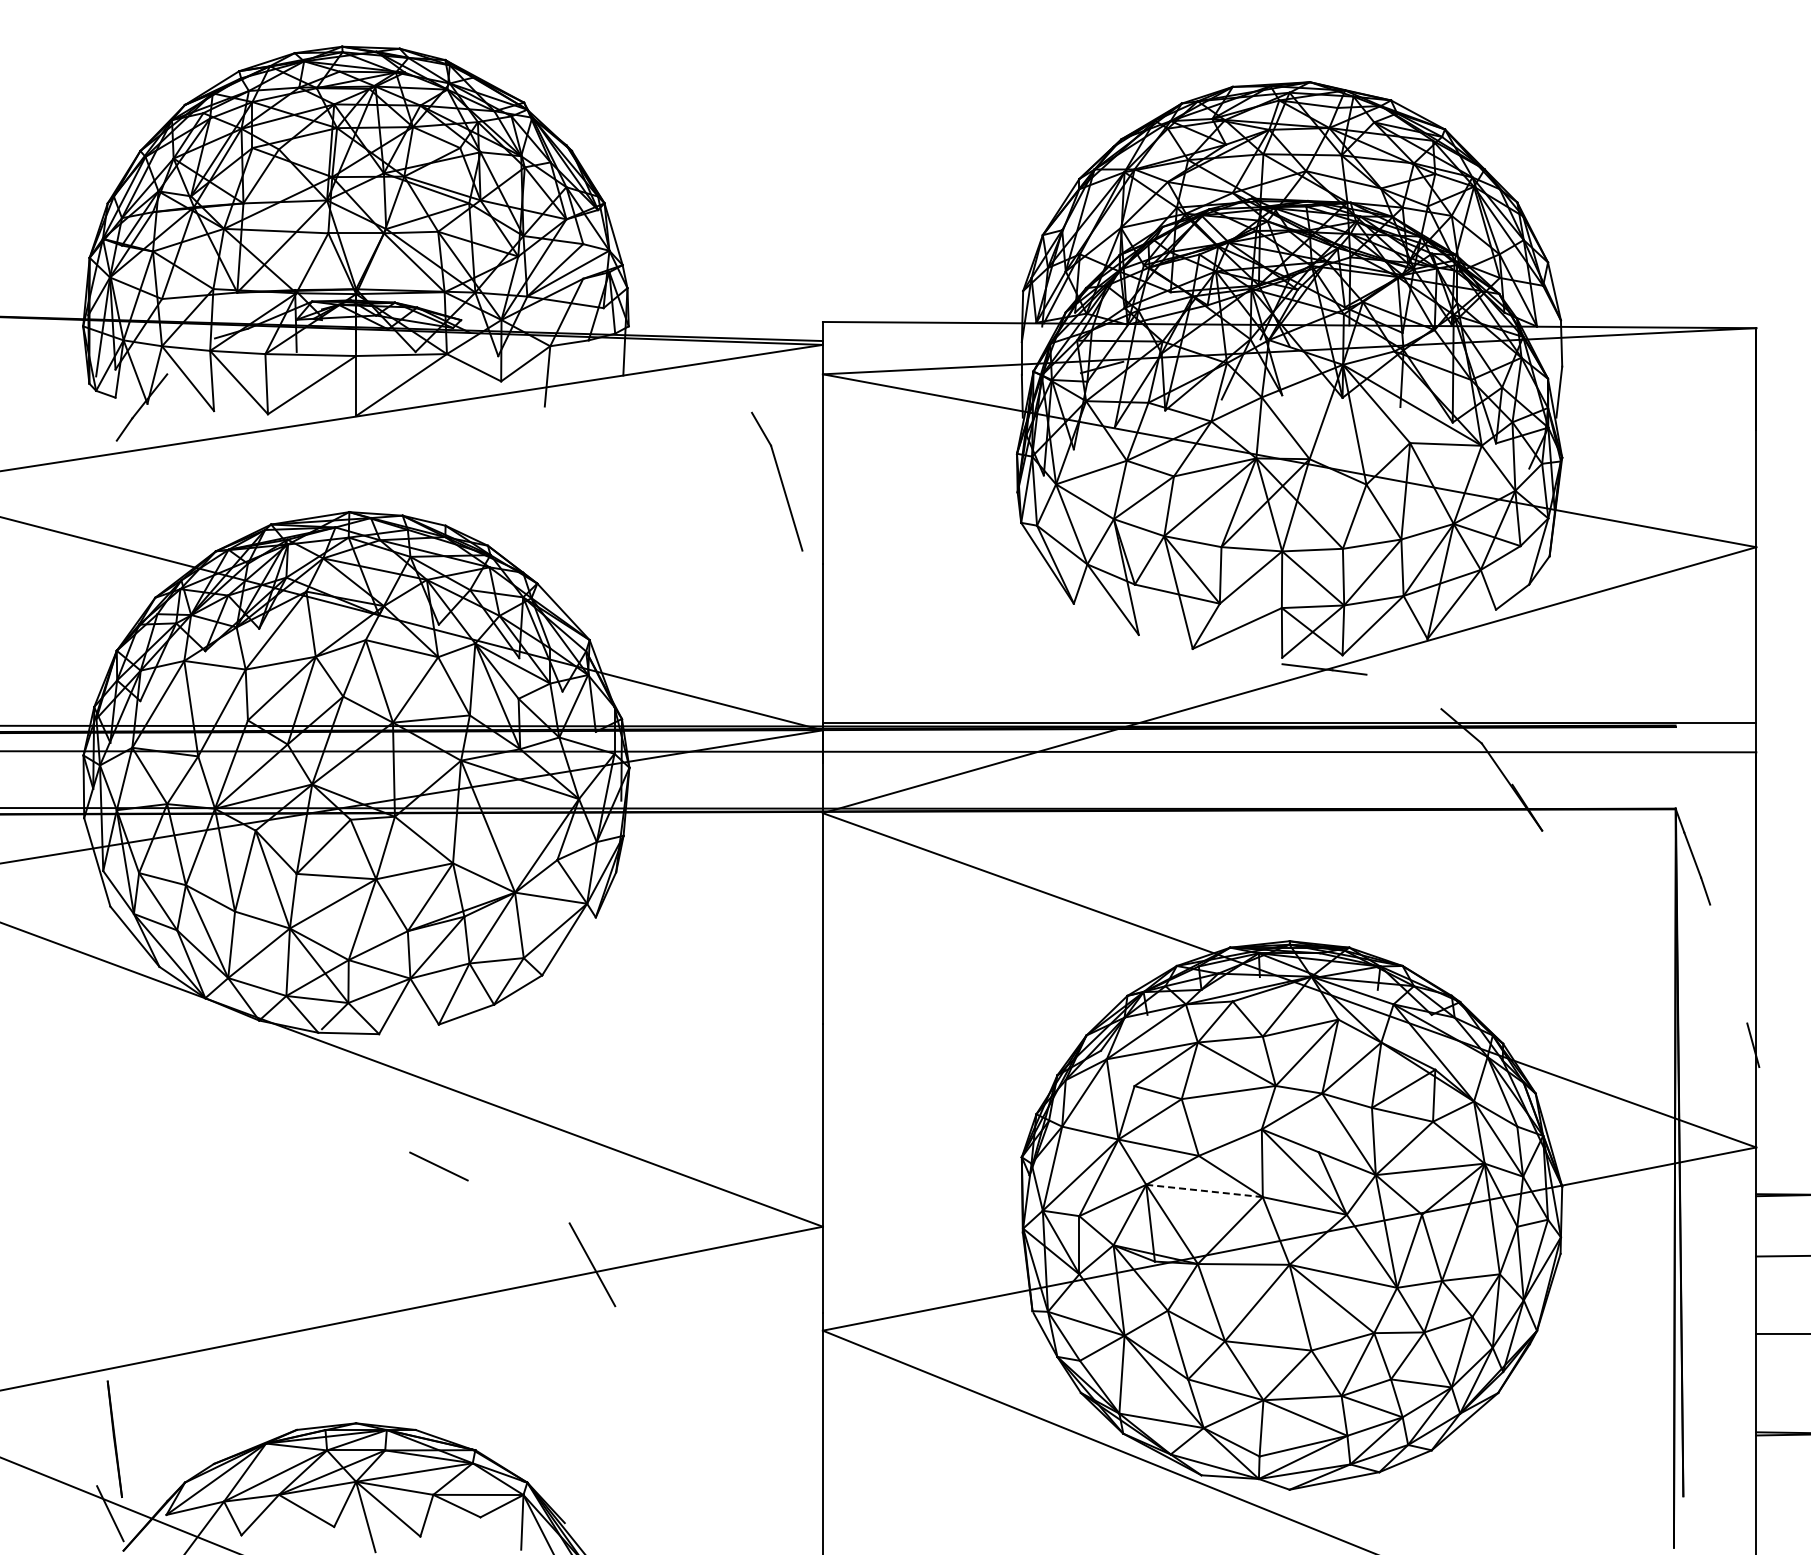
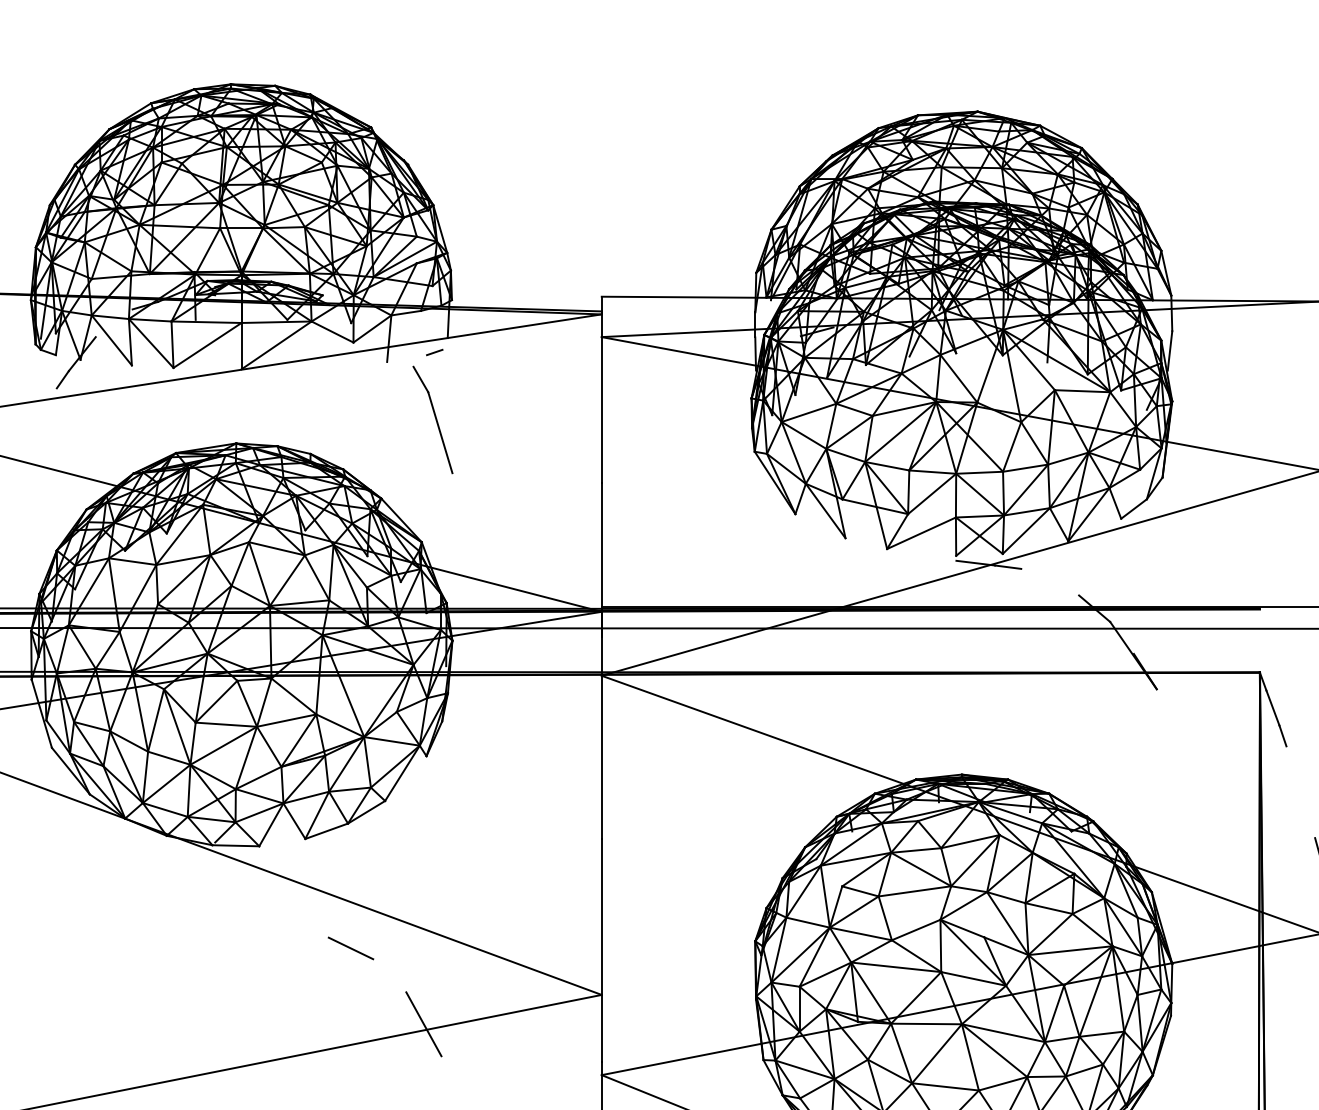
line: (606, 393) -> (434, 351), added
part: (777, 481) -> (433, 419), moved
line: (438, 1166) -> (350, 948), moved
line: (1204, 1190) -> (896, 966), dashed -> solid

